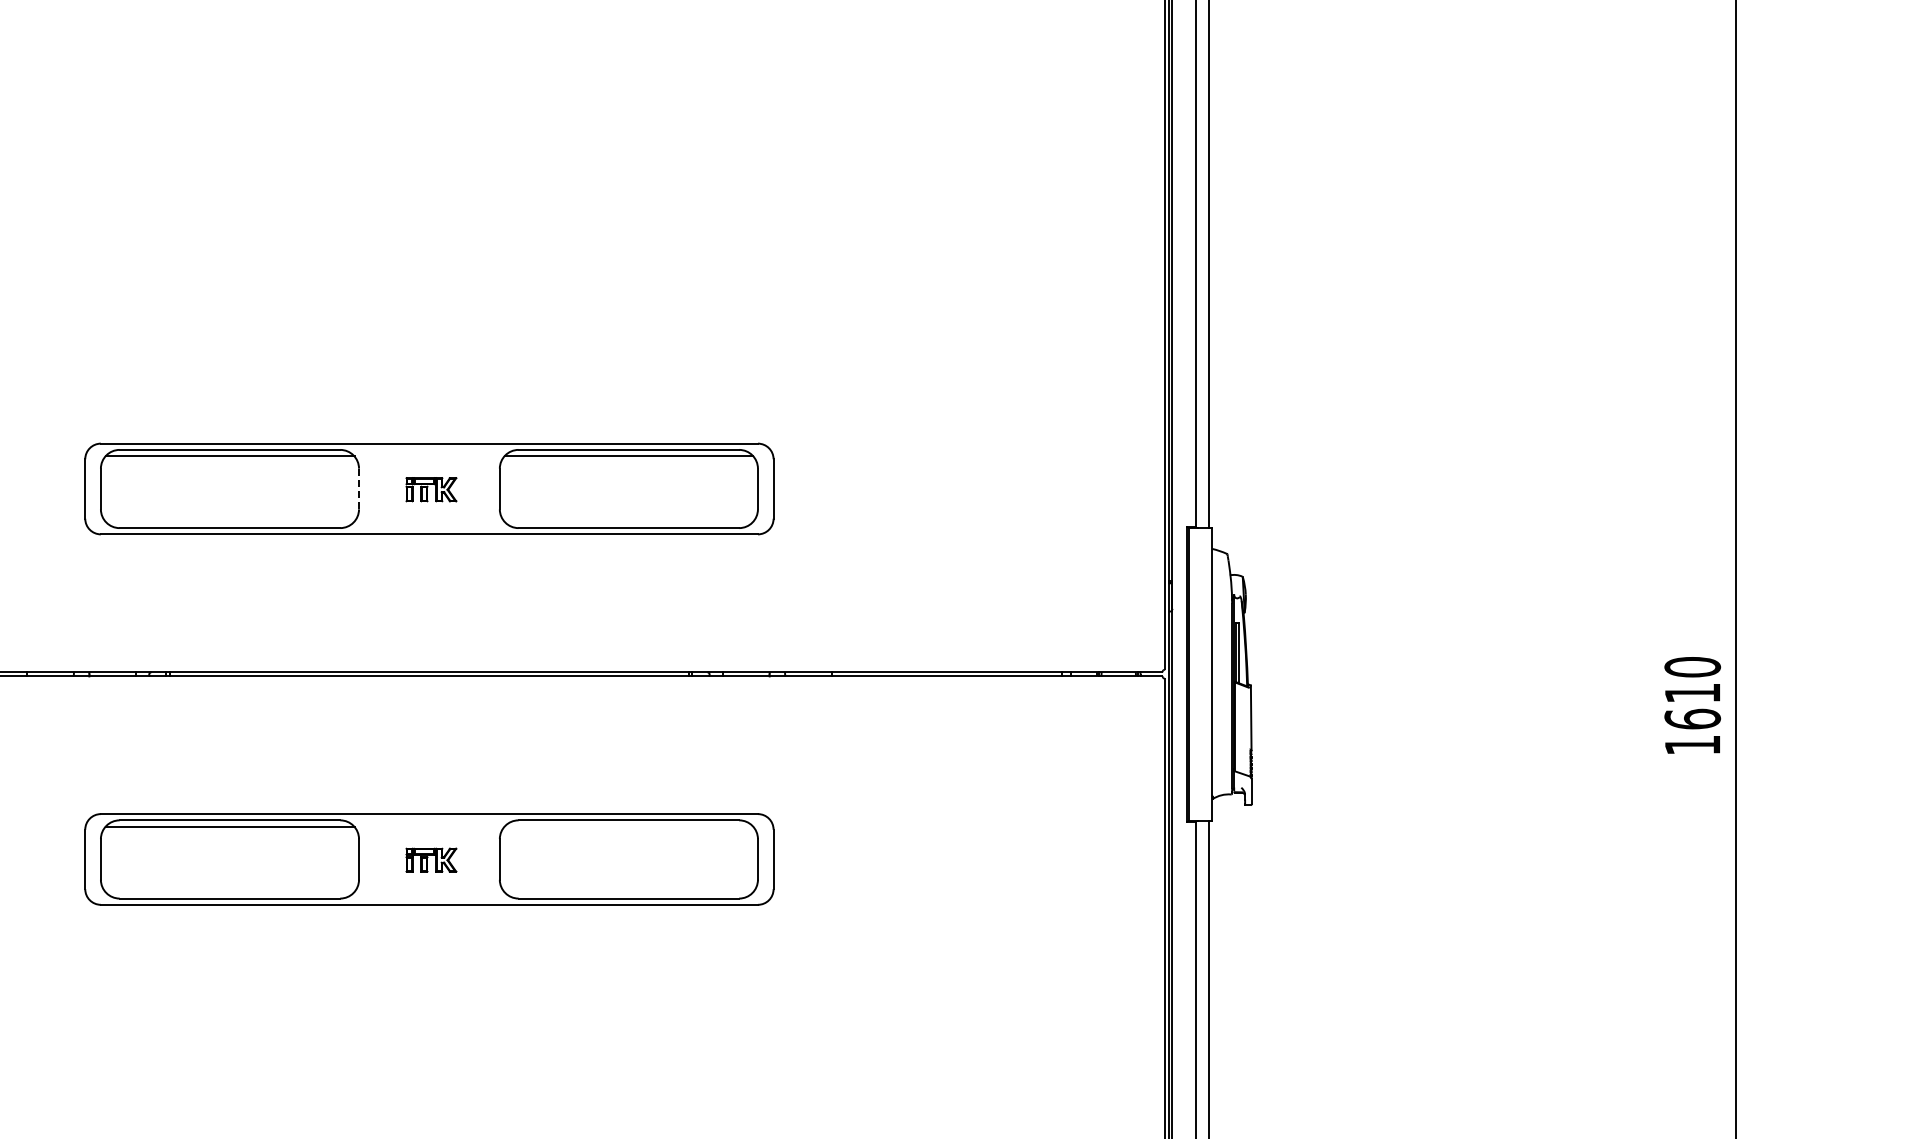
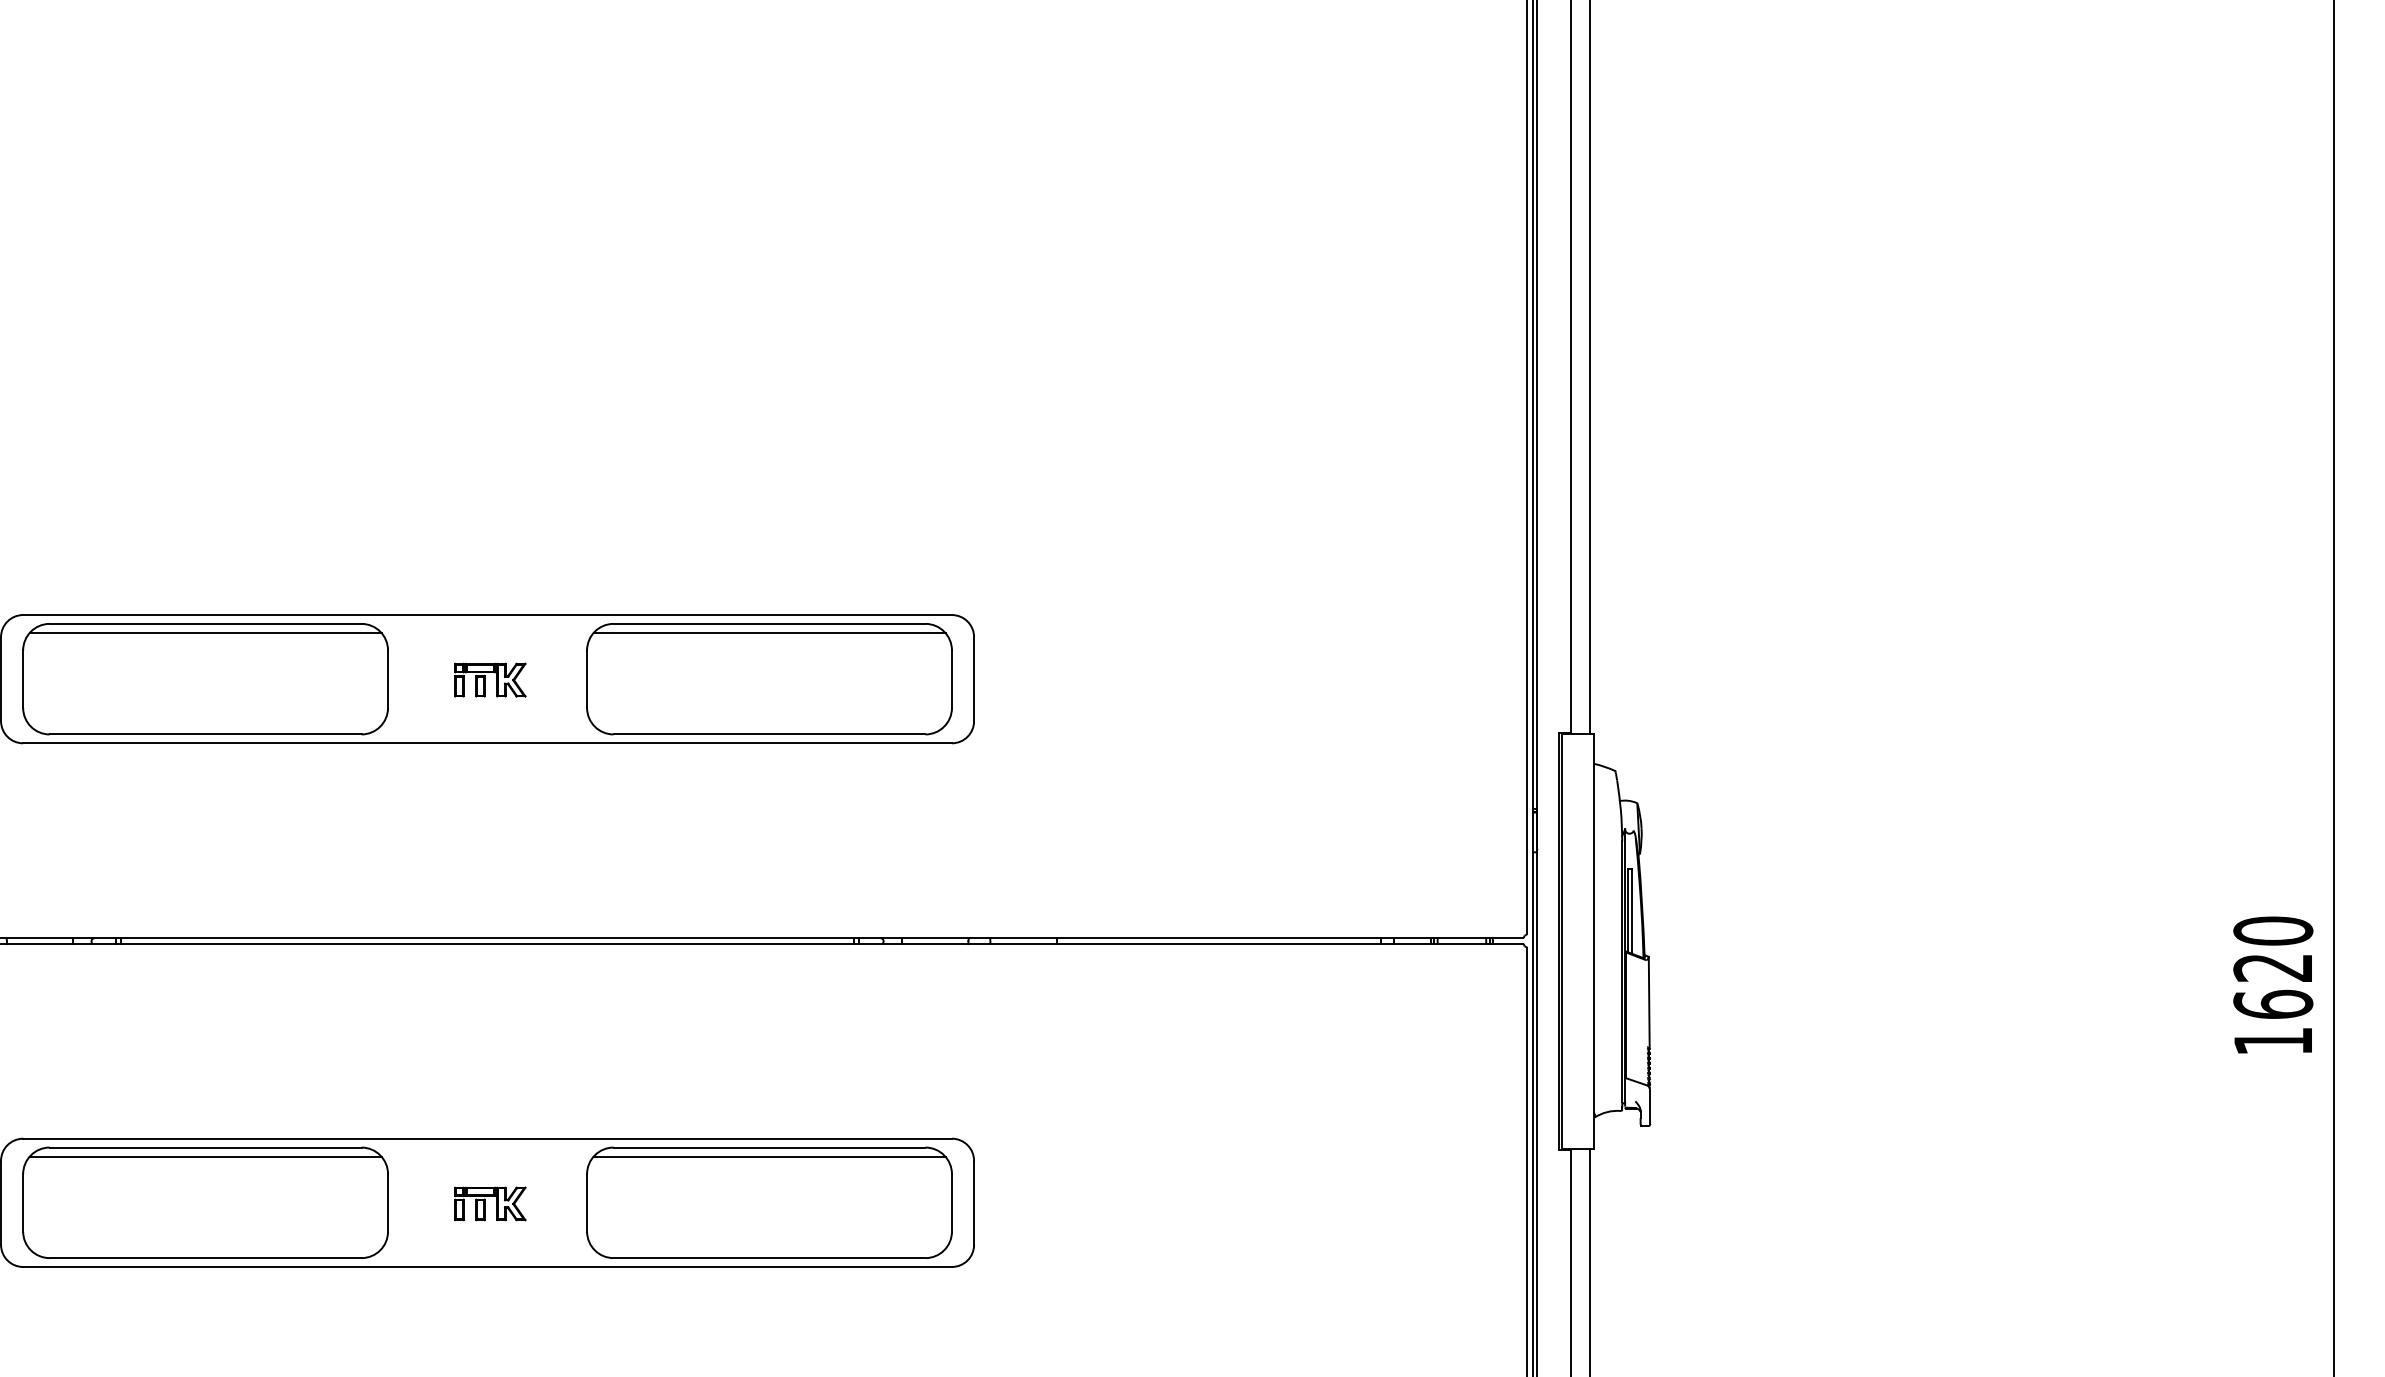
line: (359, 488) -> (388, 678), dashed -> solid
text: (1691, 693) -> (2271, 968), 1610 -> 1620
line: (628, 826) -> (768, 1156), added

